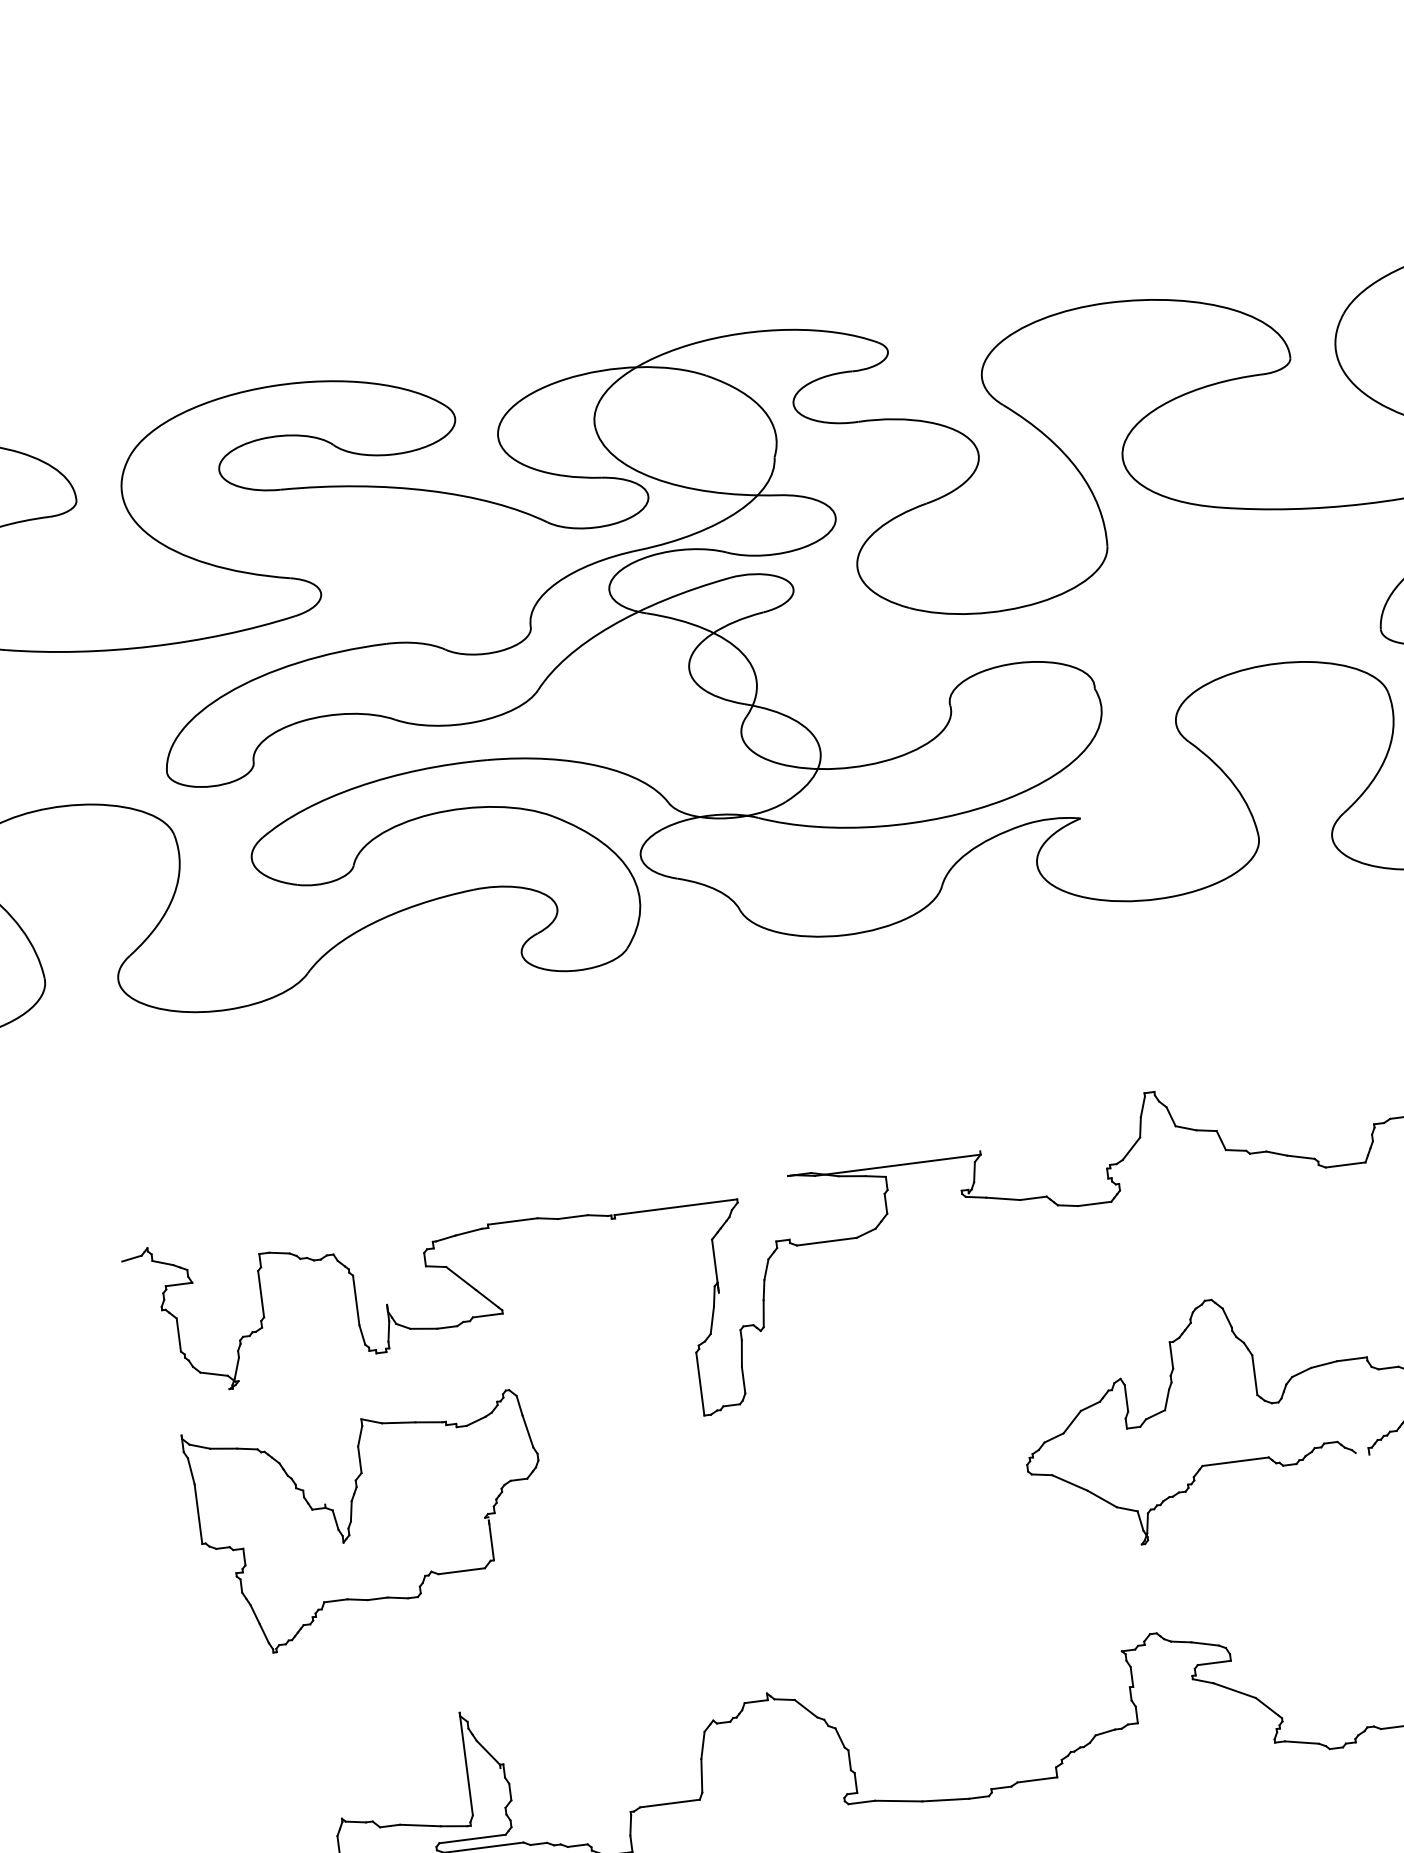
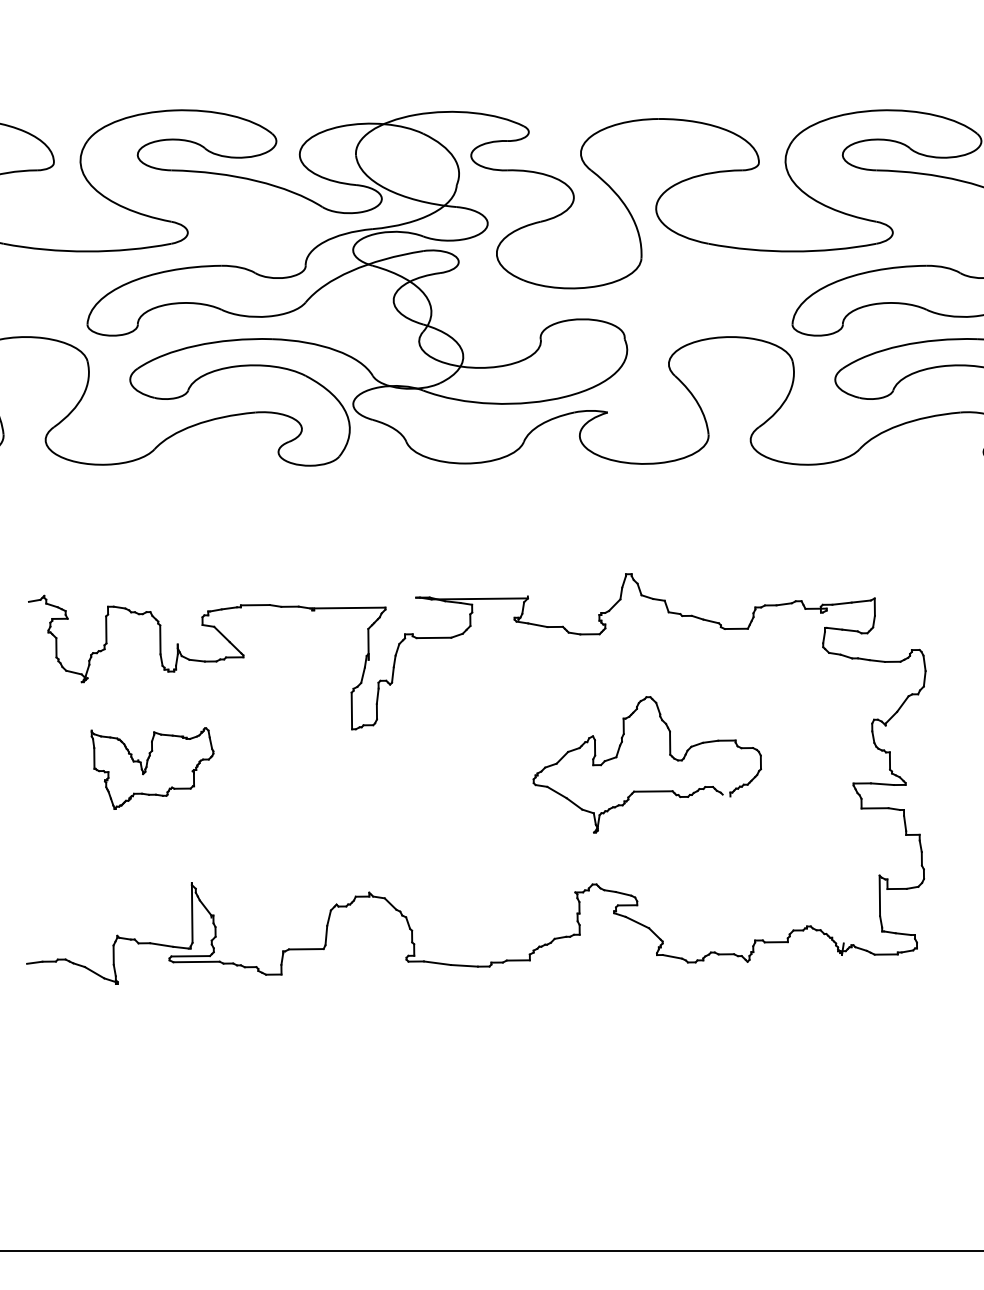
part: (368, 1523) -> (152, 768), size x0.6

